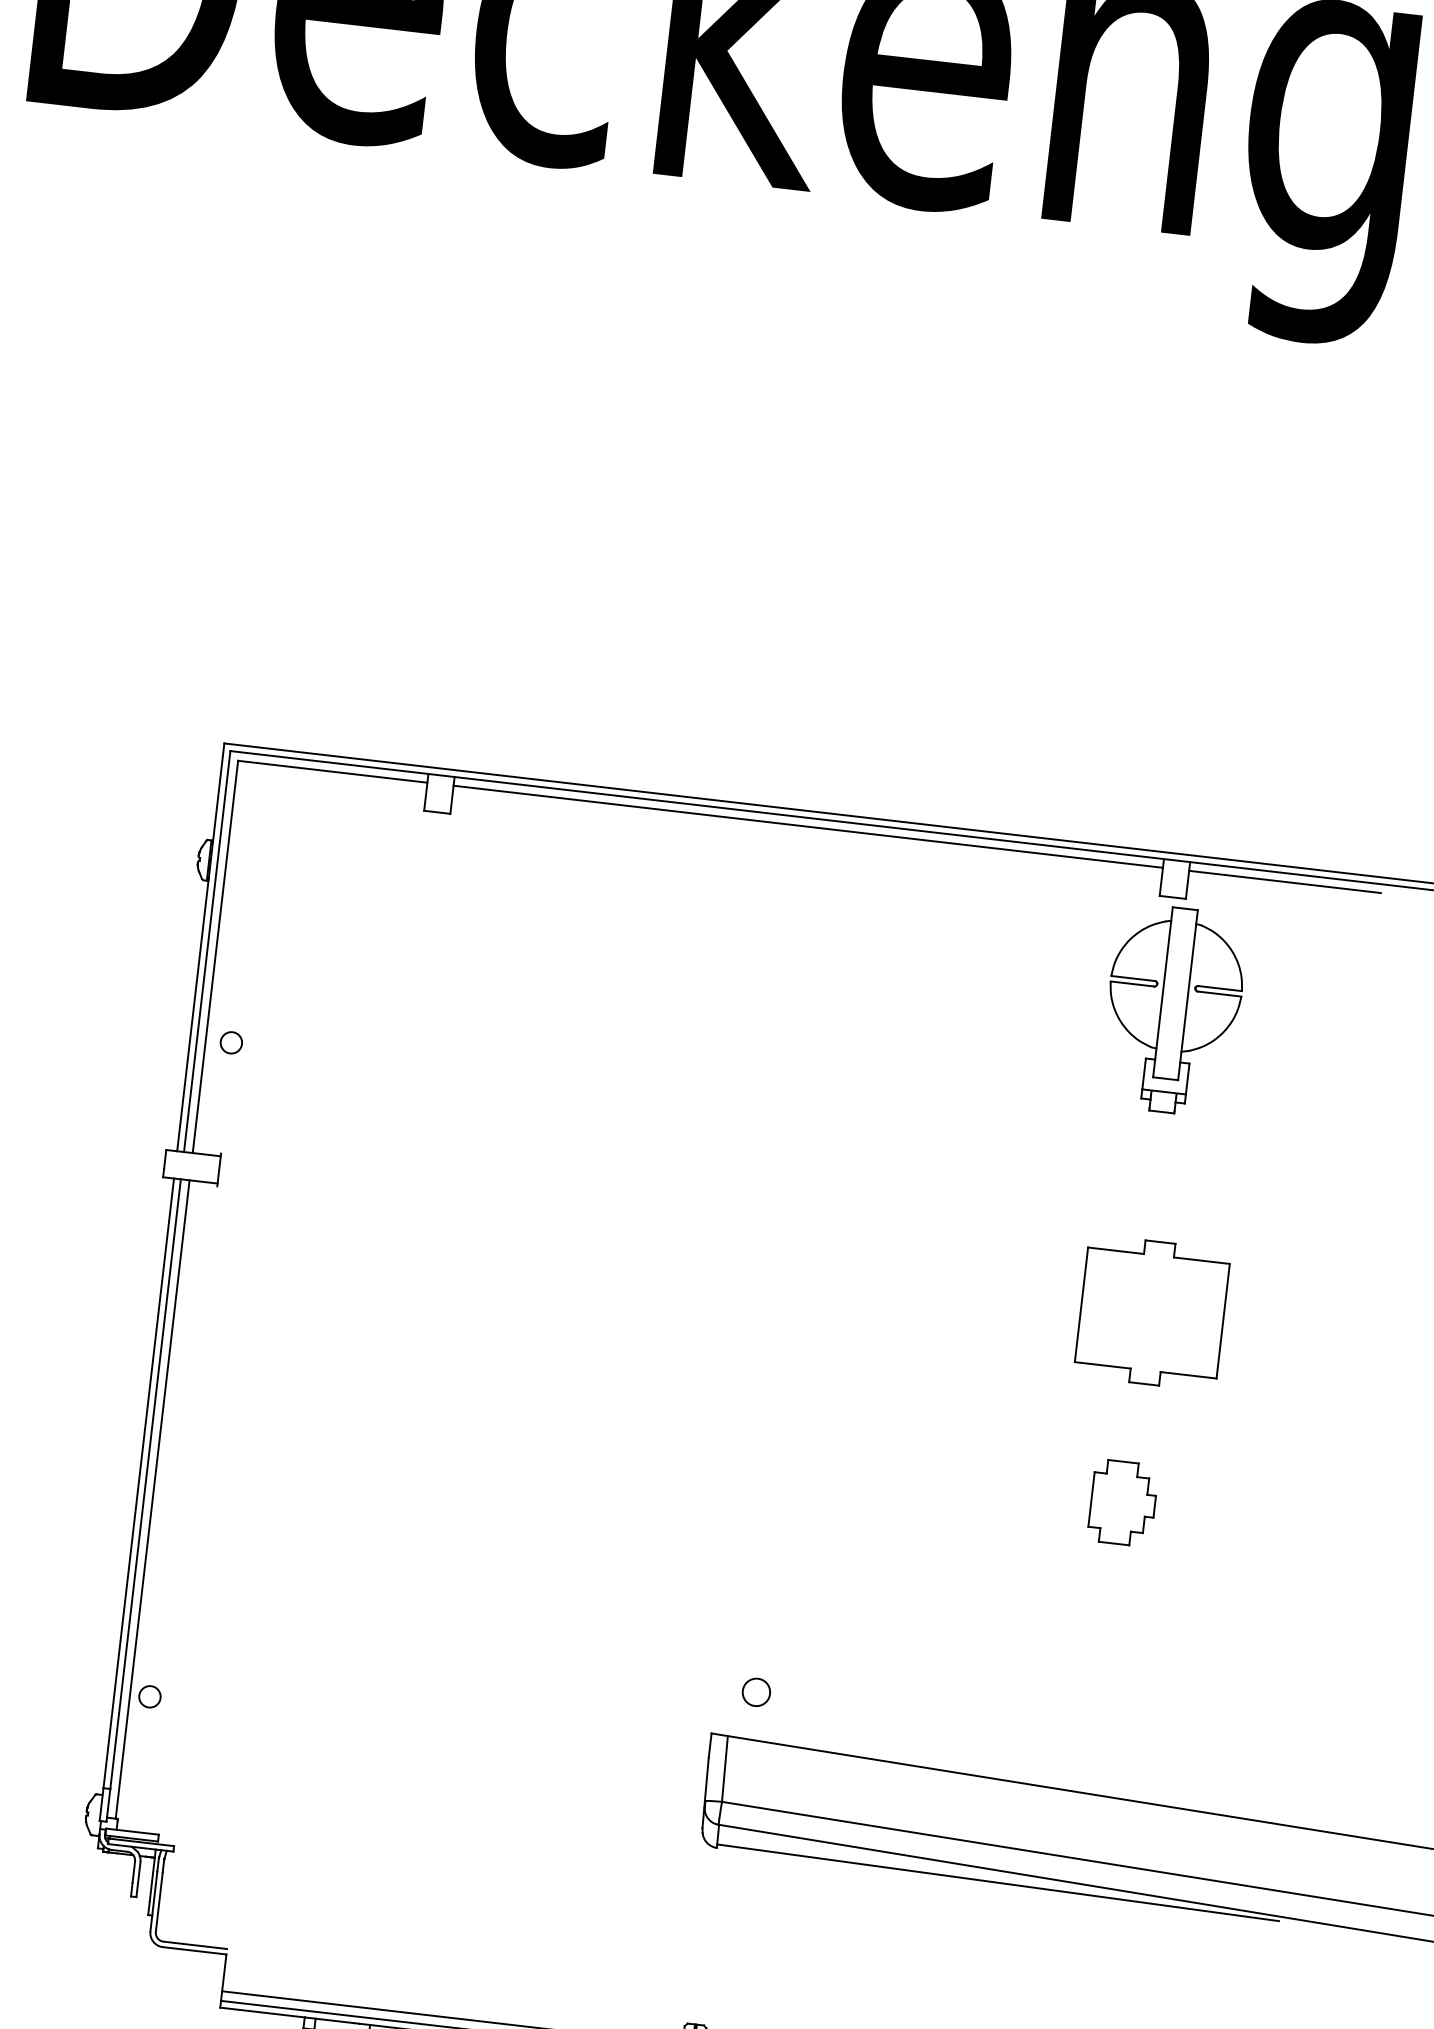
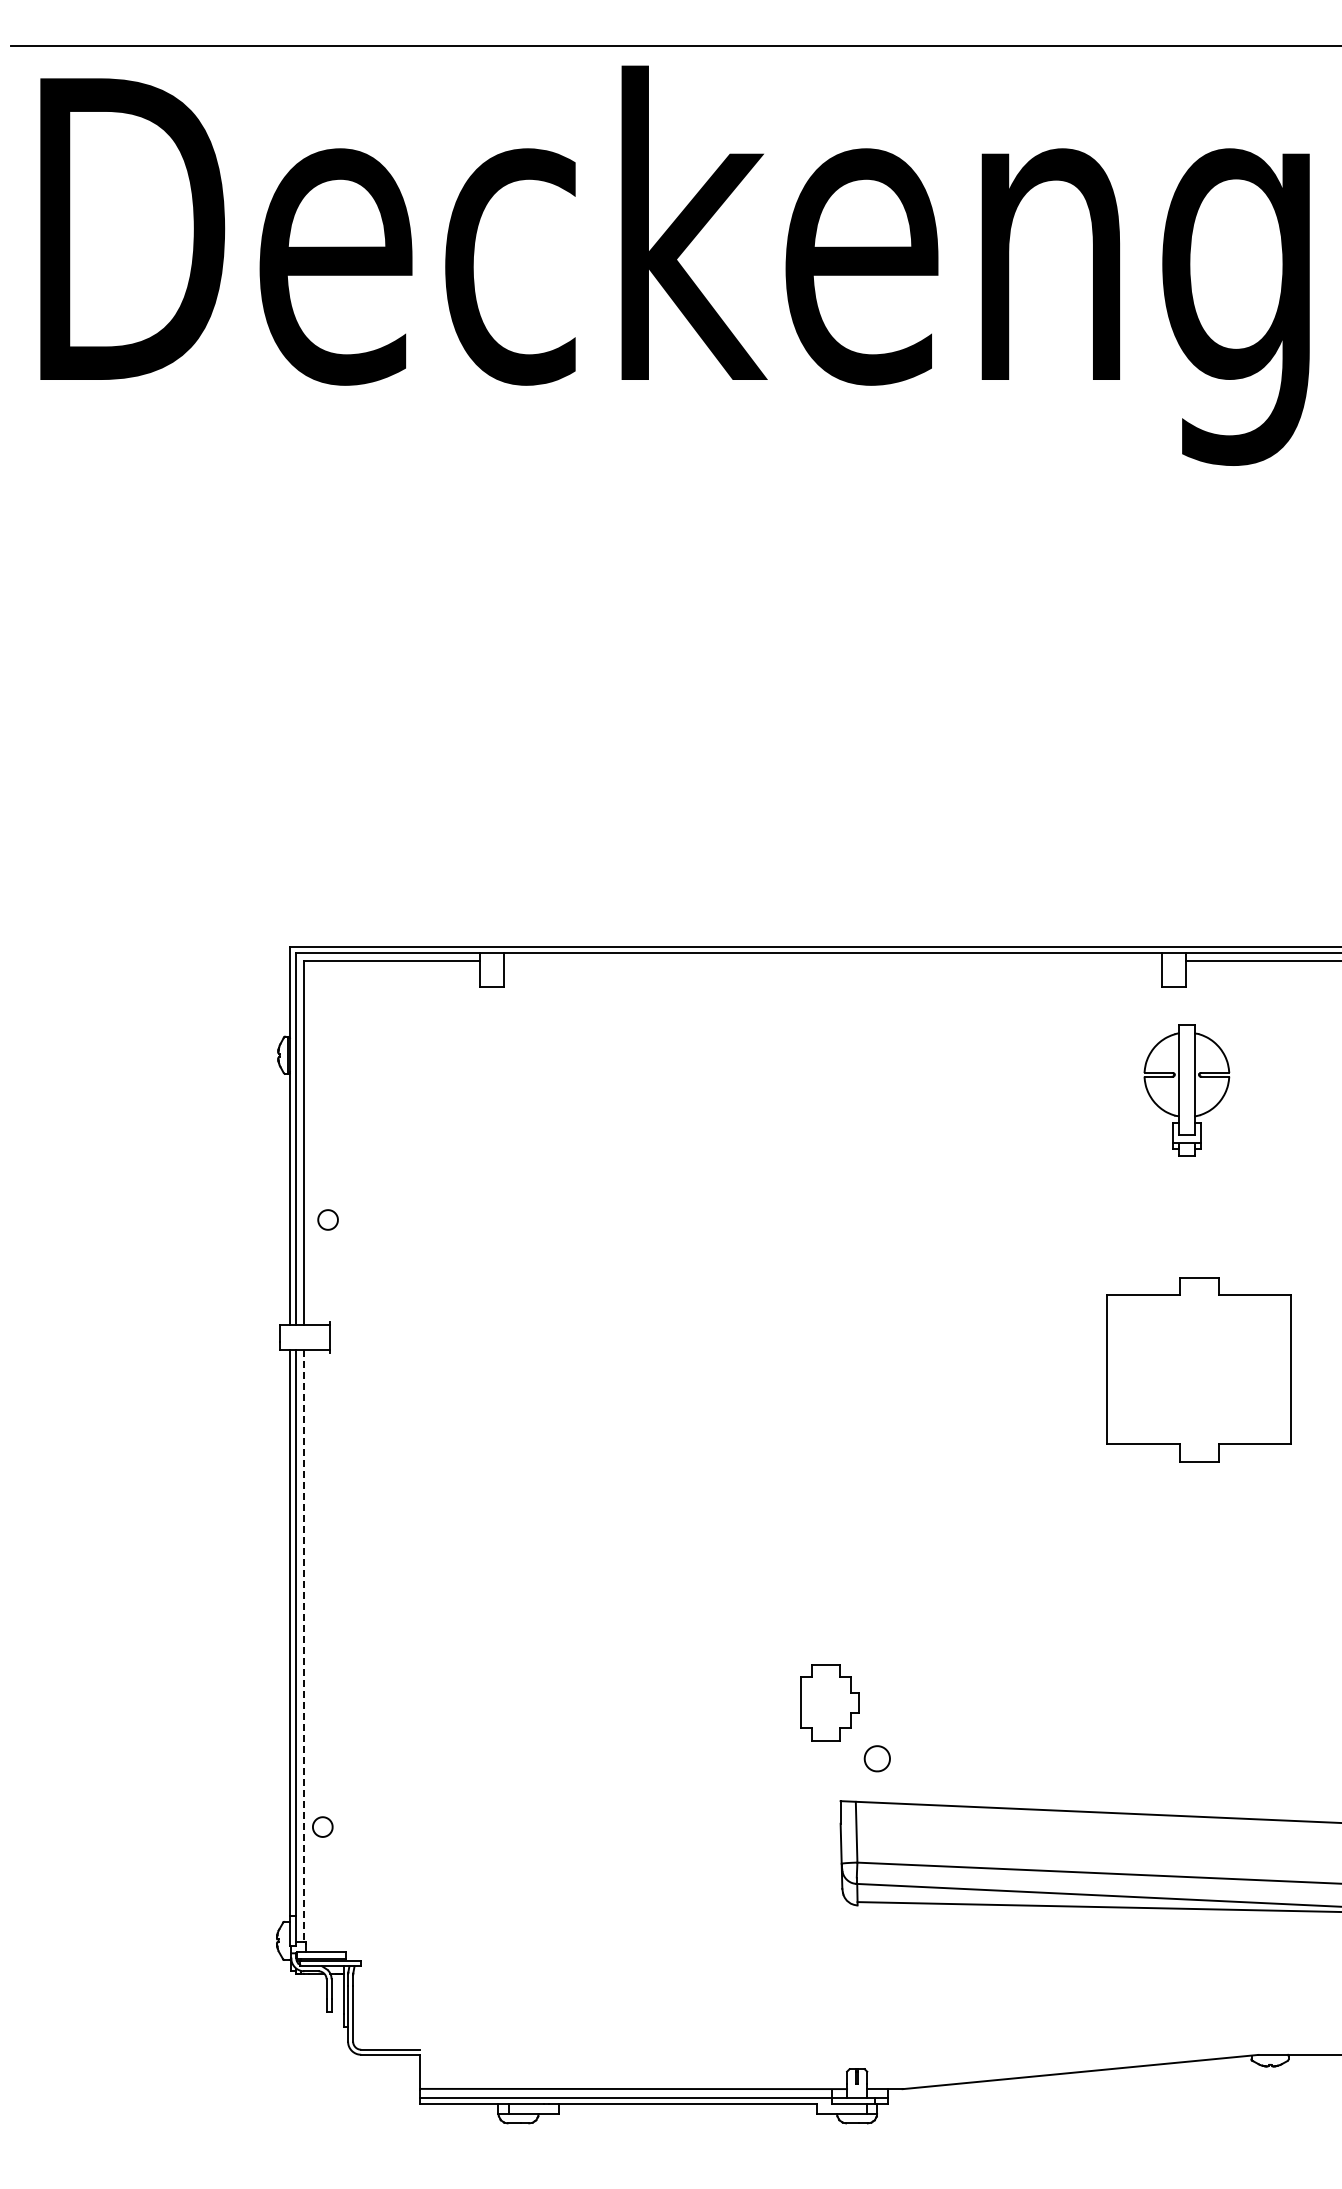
line: (808, 827) -> (833, 961), removed
part: (1173, 1010) -> (1186, 1090), size x0.7
part: (1152, 1312) -> (1199, 1369), size x1.4
line: (152, 1499) -> (304, 1646), solid -> dashed
part: (1122, 1502) -> (829, 1702), moved

